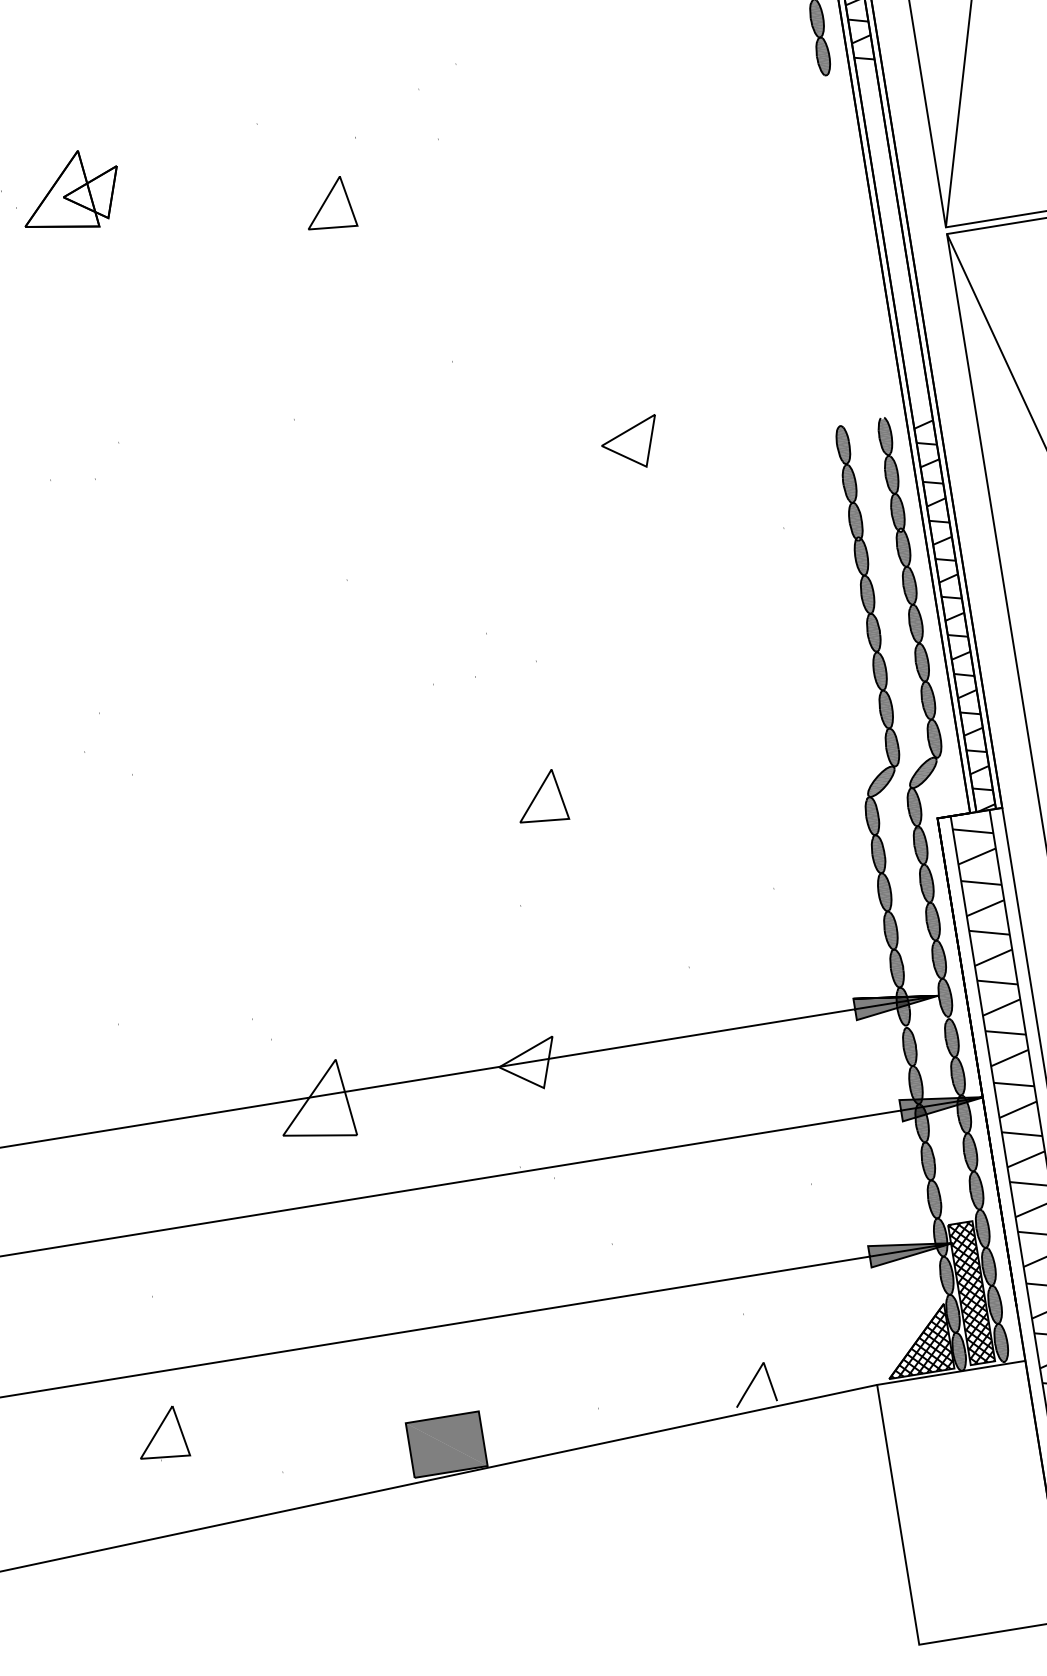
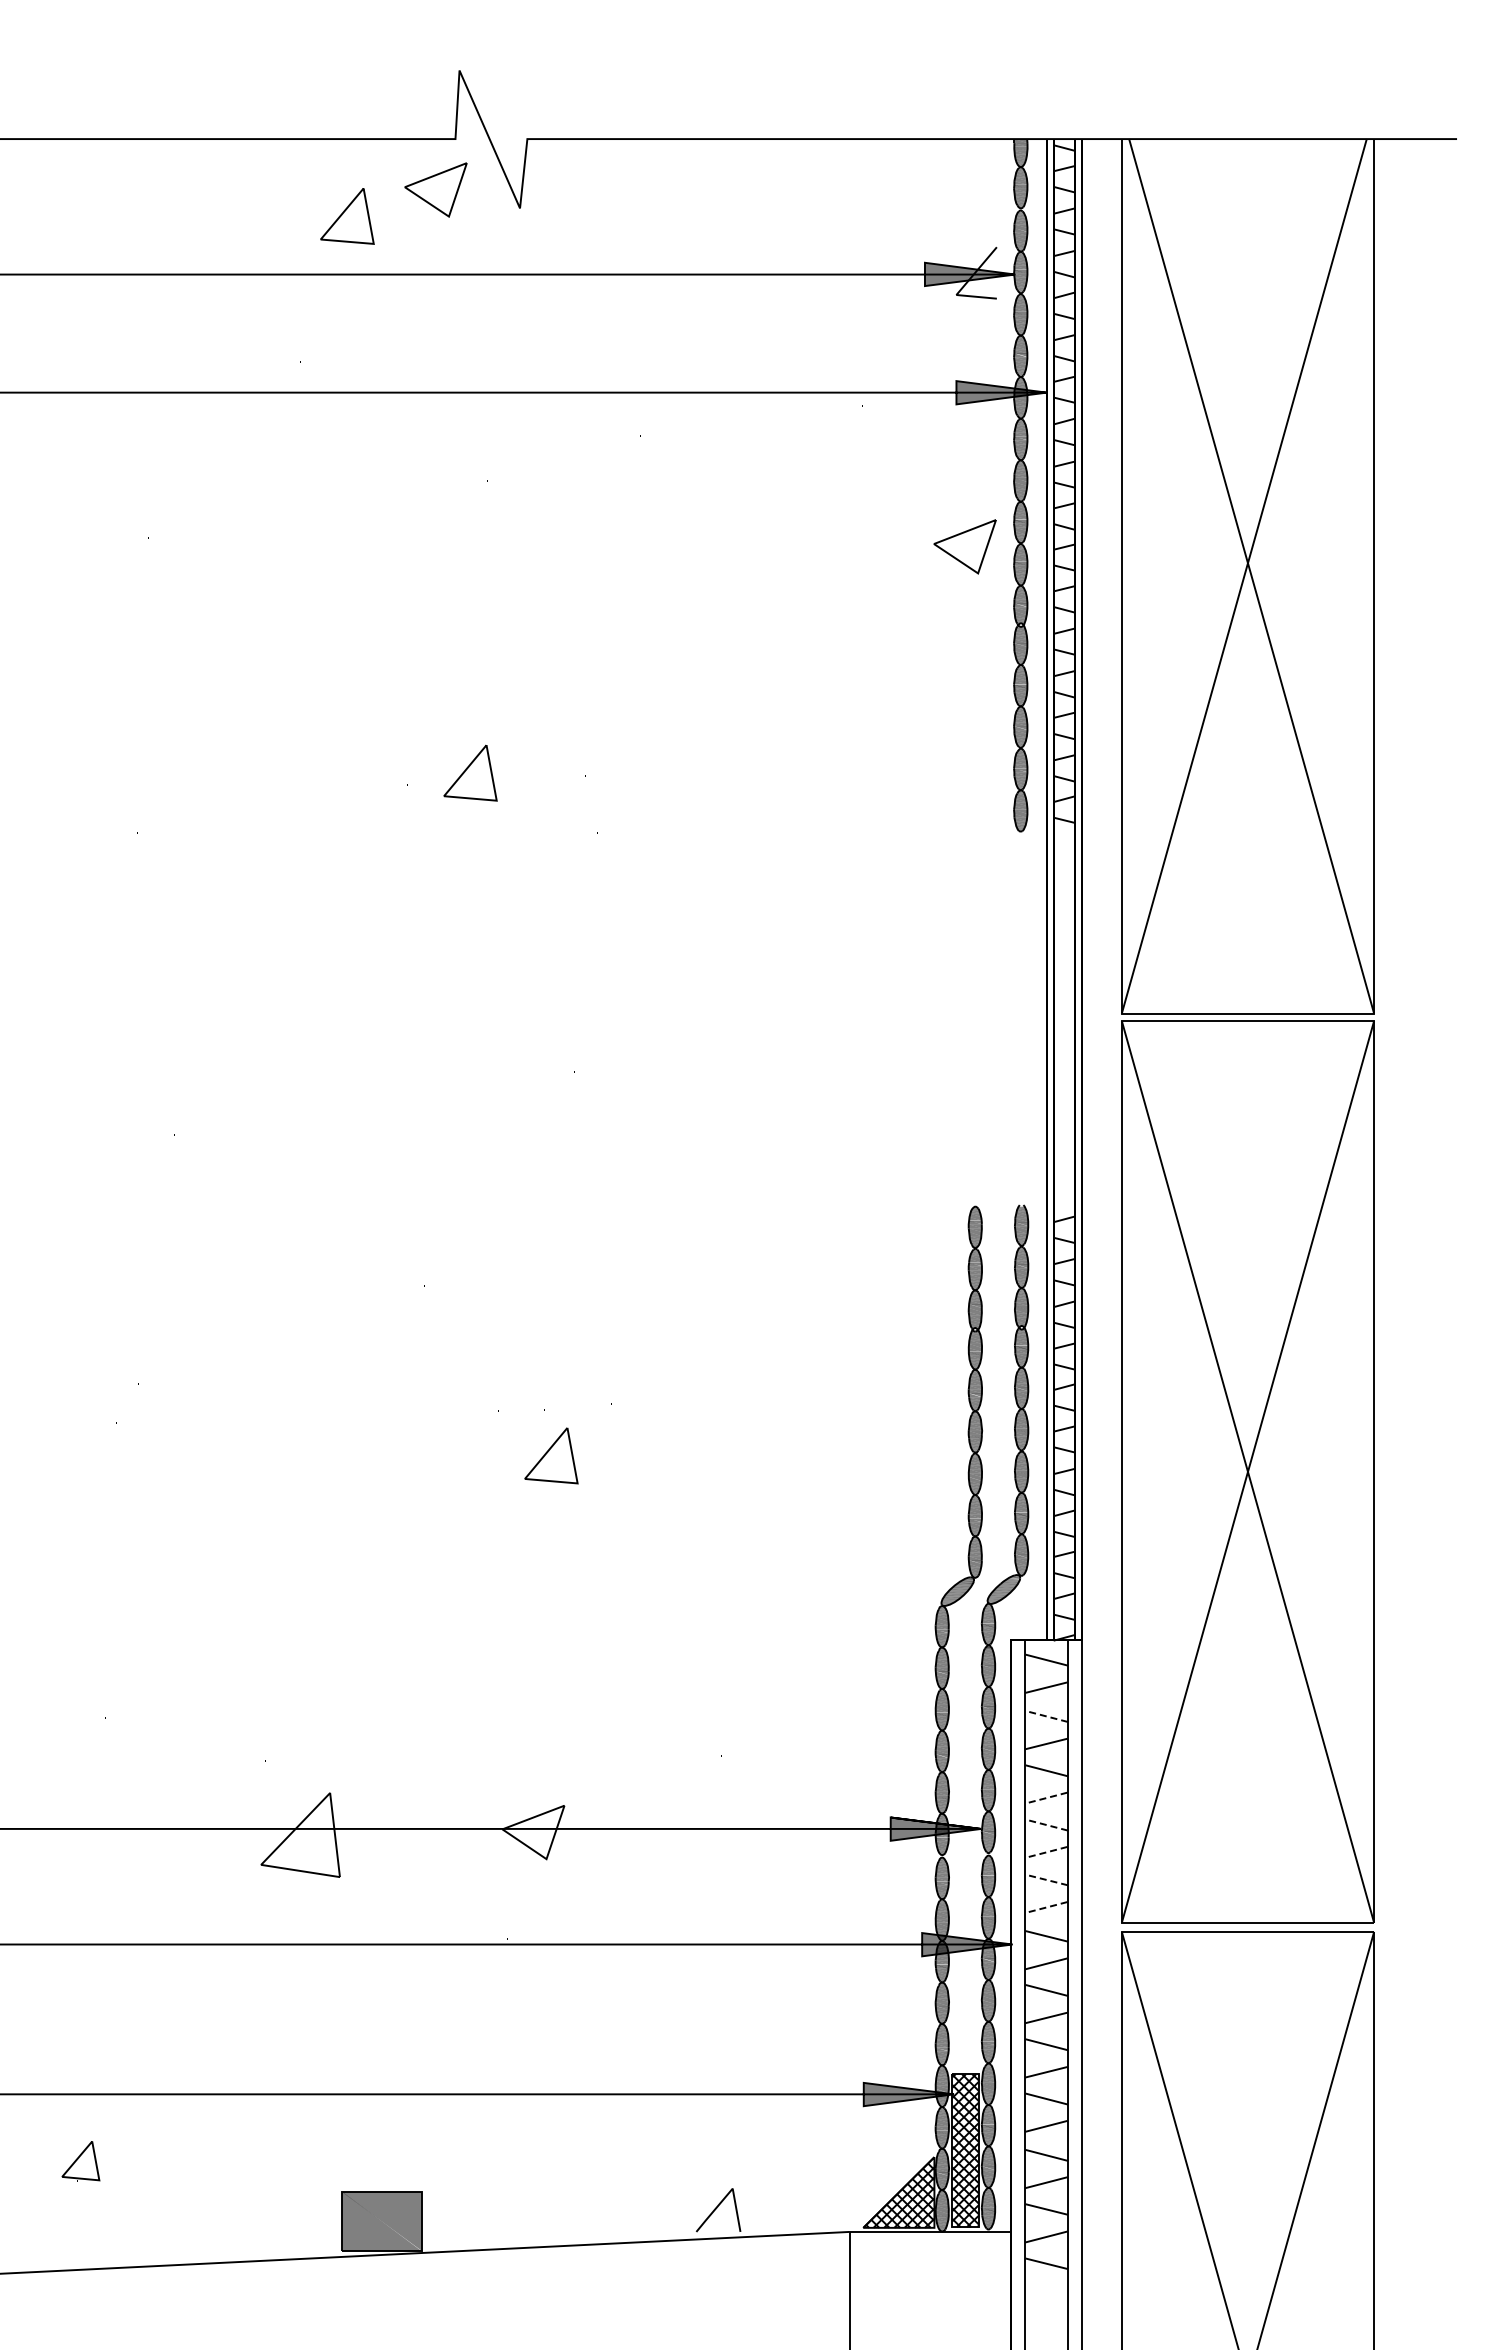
part: (70, 191) -> (197, 824), removed
part: (329, 203) -> (470, 772), moved
part: (630, 443) -> (749, 1189), removed
part: (541, 797) -> (551, 1455), moved
line: (981, 883) -> (1046, 1716), solid -> dashed
line: (993, 958) -> (1046, 1798), solid -> dashed
line: (997, 982) -> (1046, 1825), solid -> dashed
line: (1001, 1007) -> (1046, 1852), solid -> dashed
line: (1005, 1032) -> (1046, 1879), solid -> dashed
line: (1009, 1058) -> (1046, 1907), solid -> dashed
part: (161, 1433) -> (80, 2160), size x0.7

